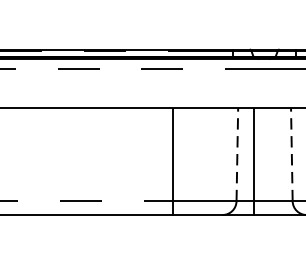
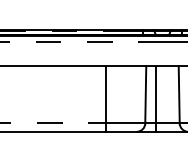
line: (236, 154) -> (145, 94), dashed -> solid
line: (292, 154) -> (179, 94), dashed -> solid

